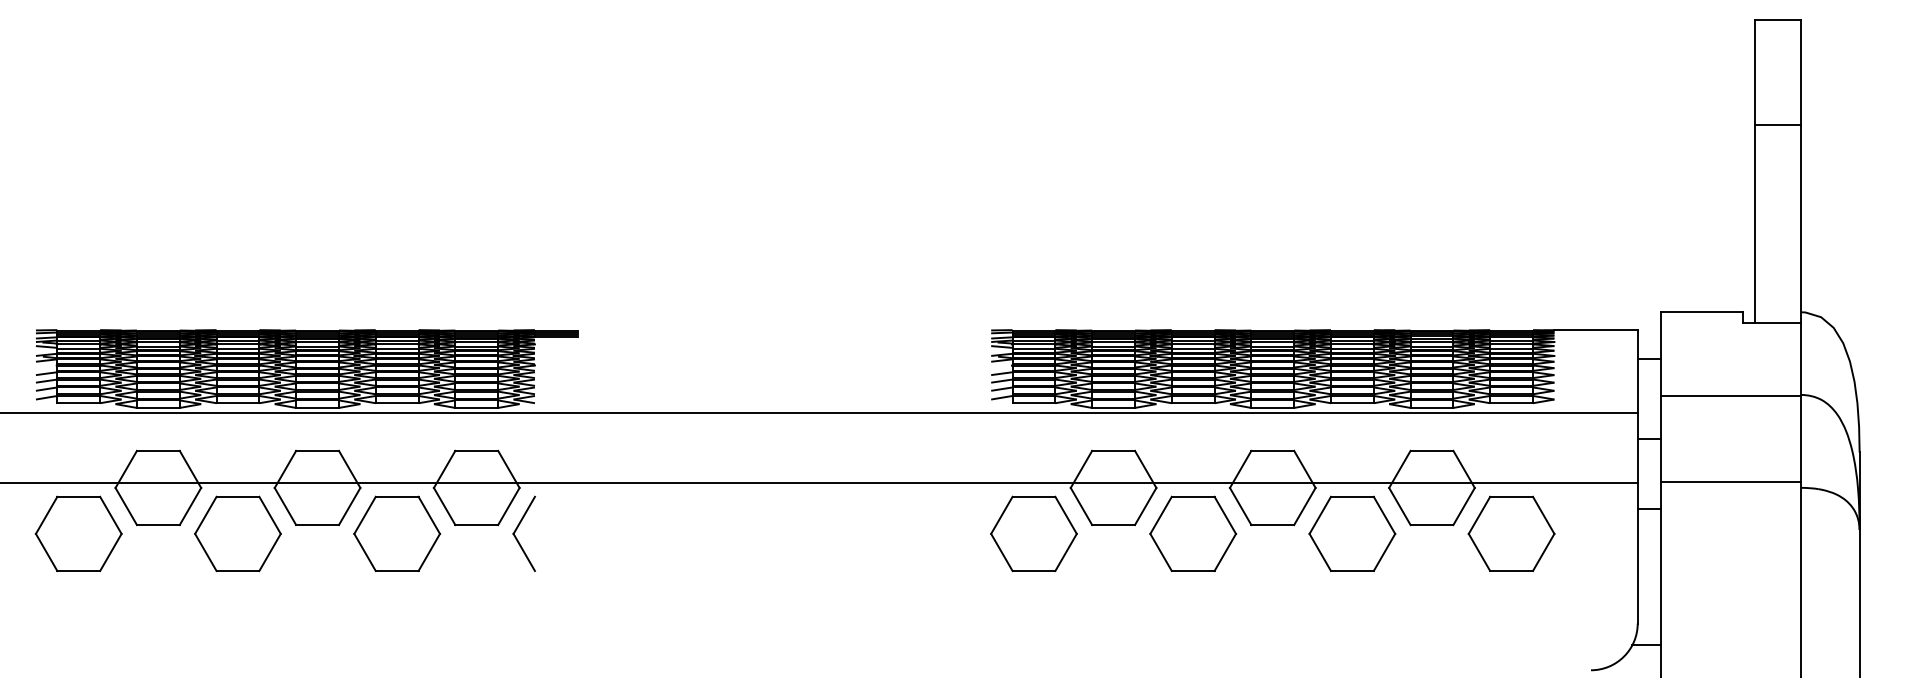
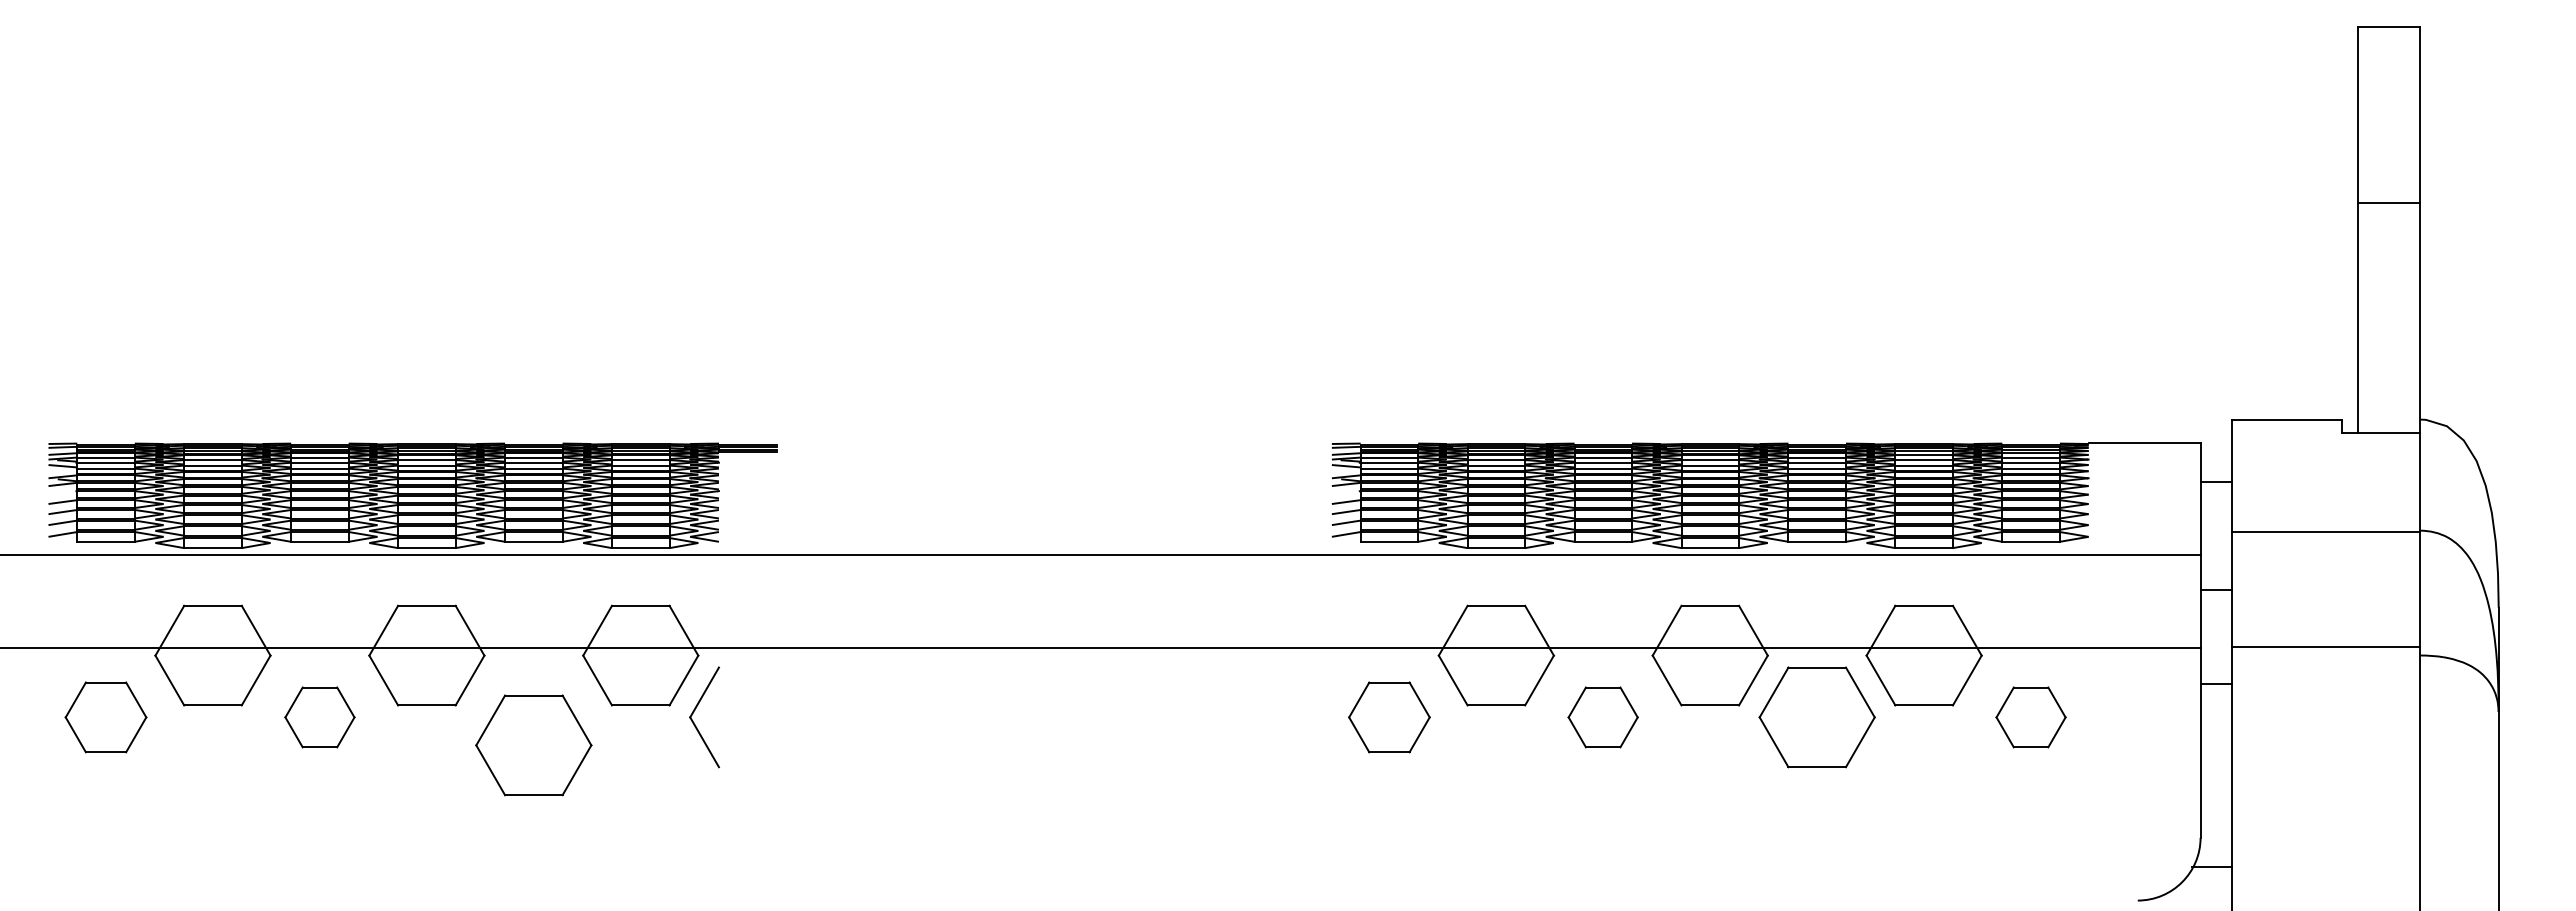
line: (1777, 125) -> (2388, 202), moved
part: (78, 534) -> (105, 717), size x0.7
part: (237, 534) -> (319, 717), size x0.6
part: (396, 534) -> (533, 745), moved
part: (1034, 534) -> (1389, 717), size x0.7
part: (1192, 534) -> (1602, 717), size x0.6
part: (1511, 534) -> (2030, 717), size x0.6

